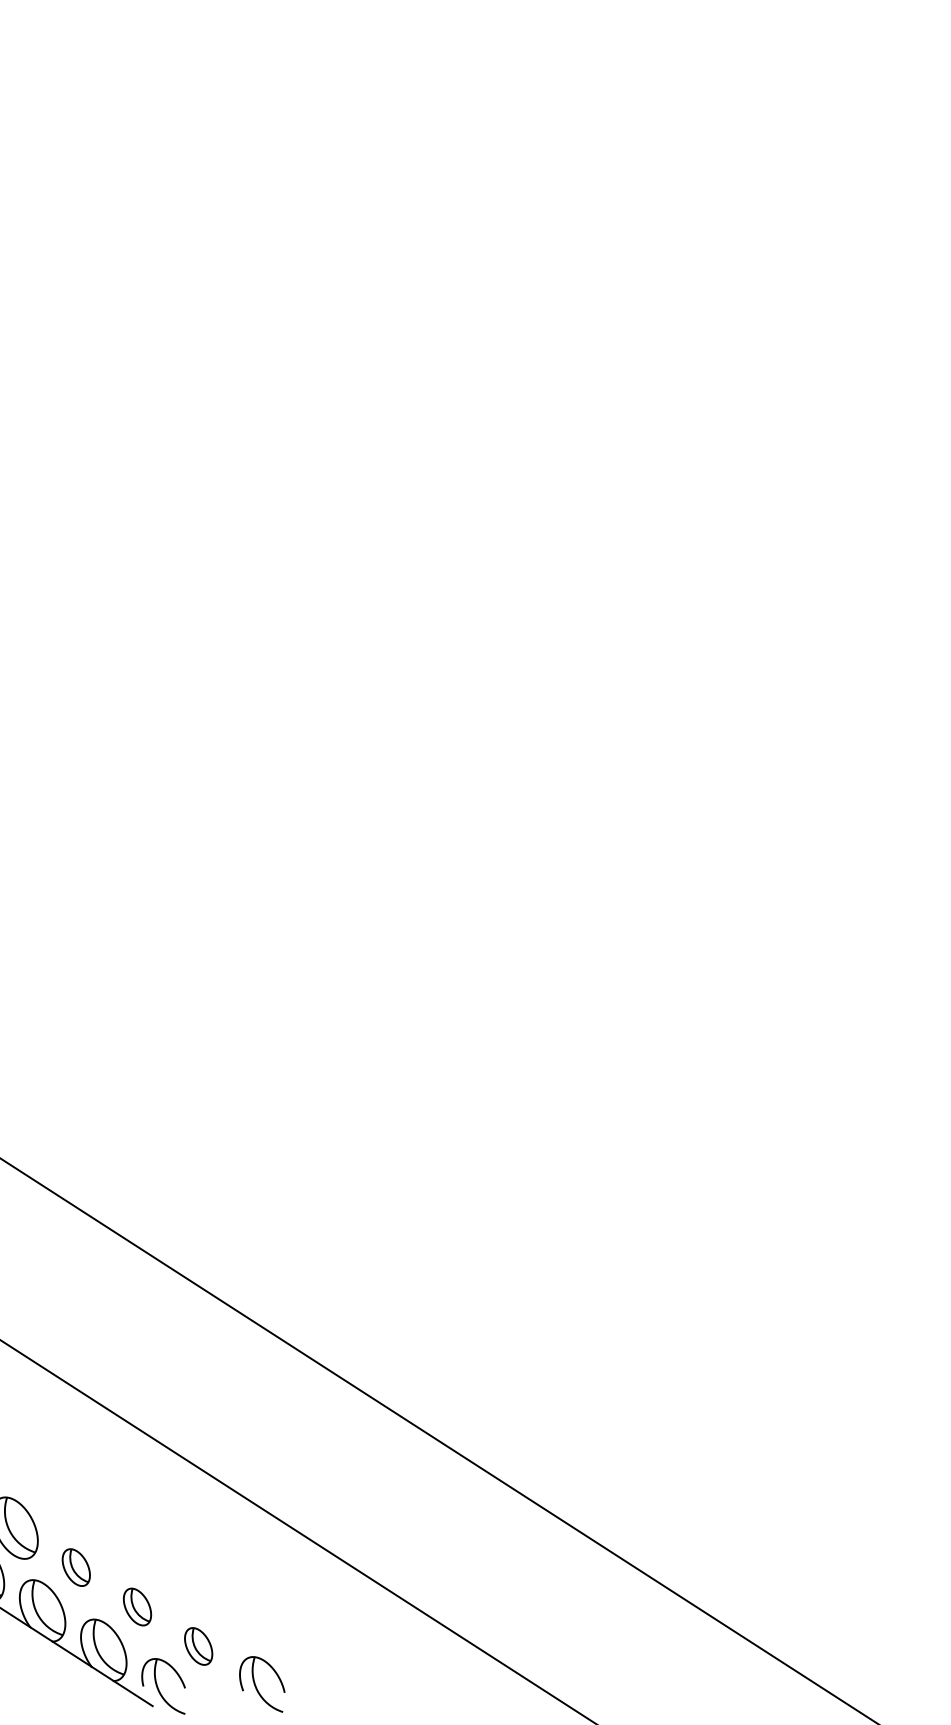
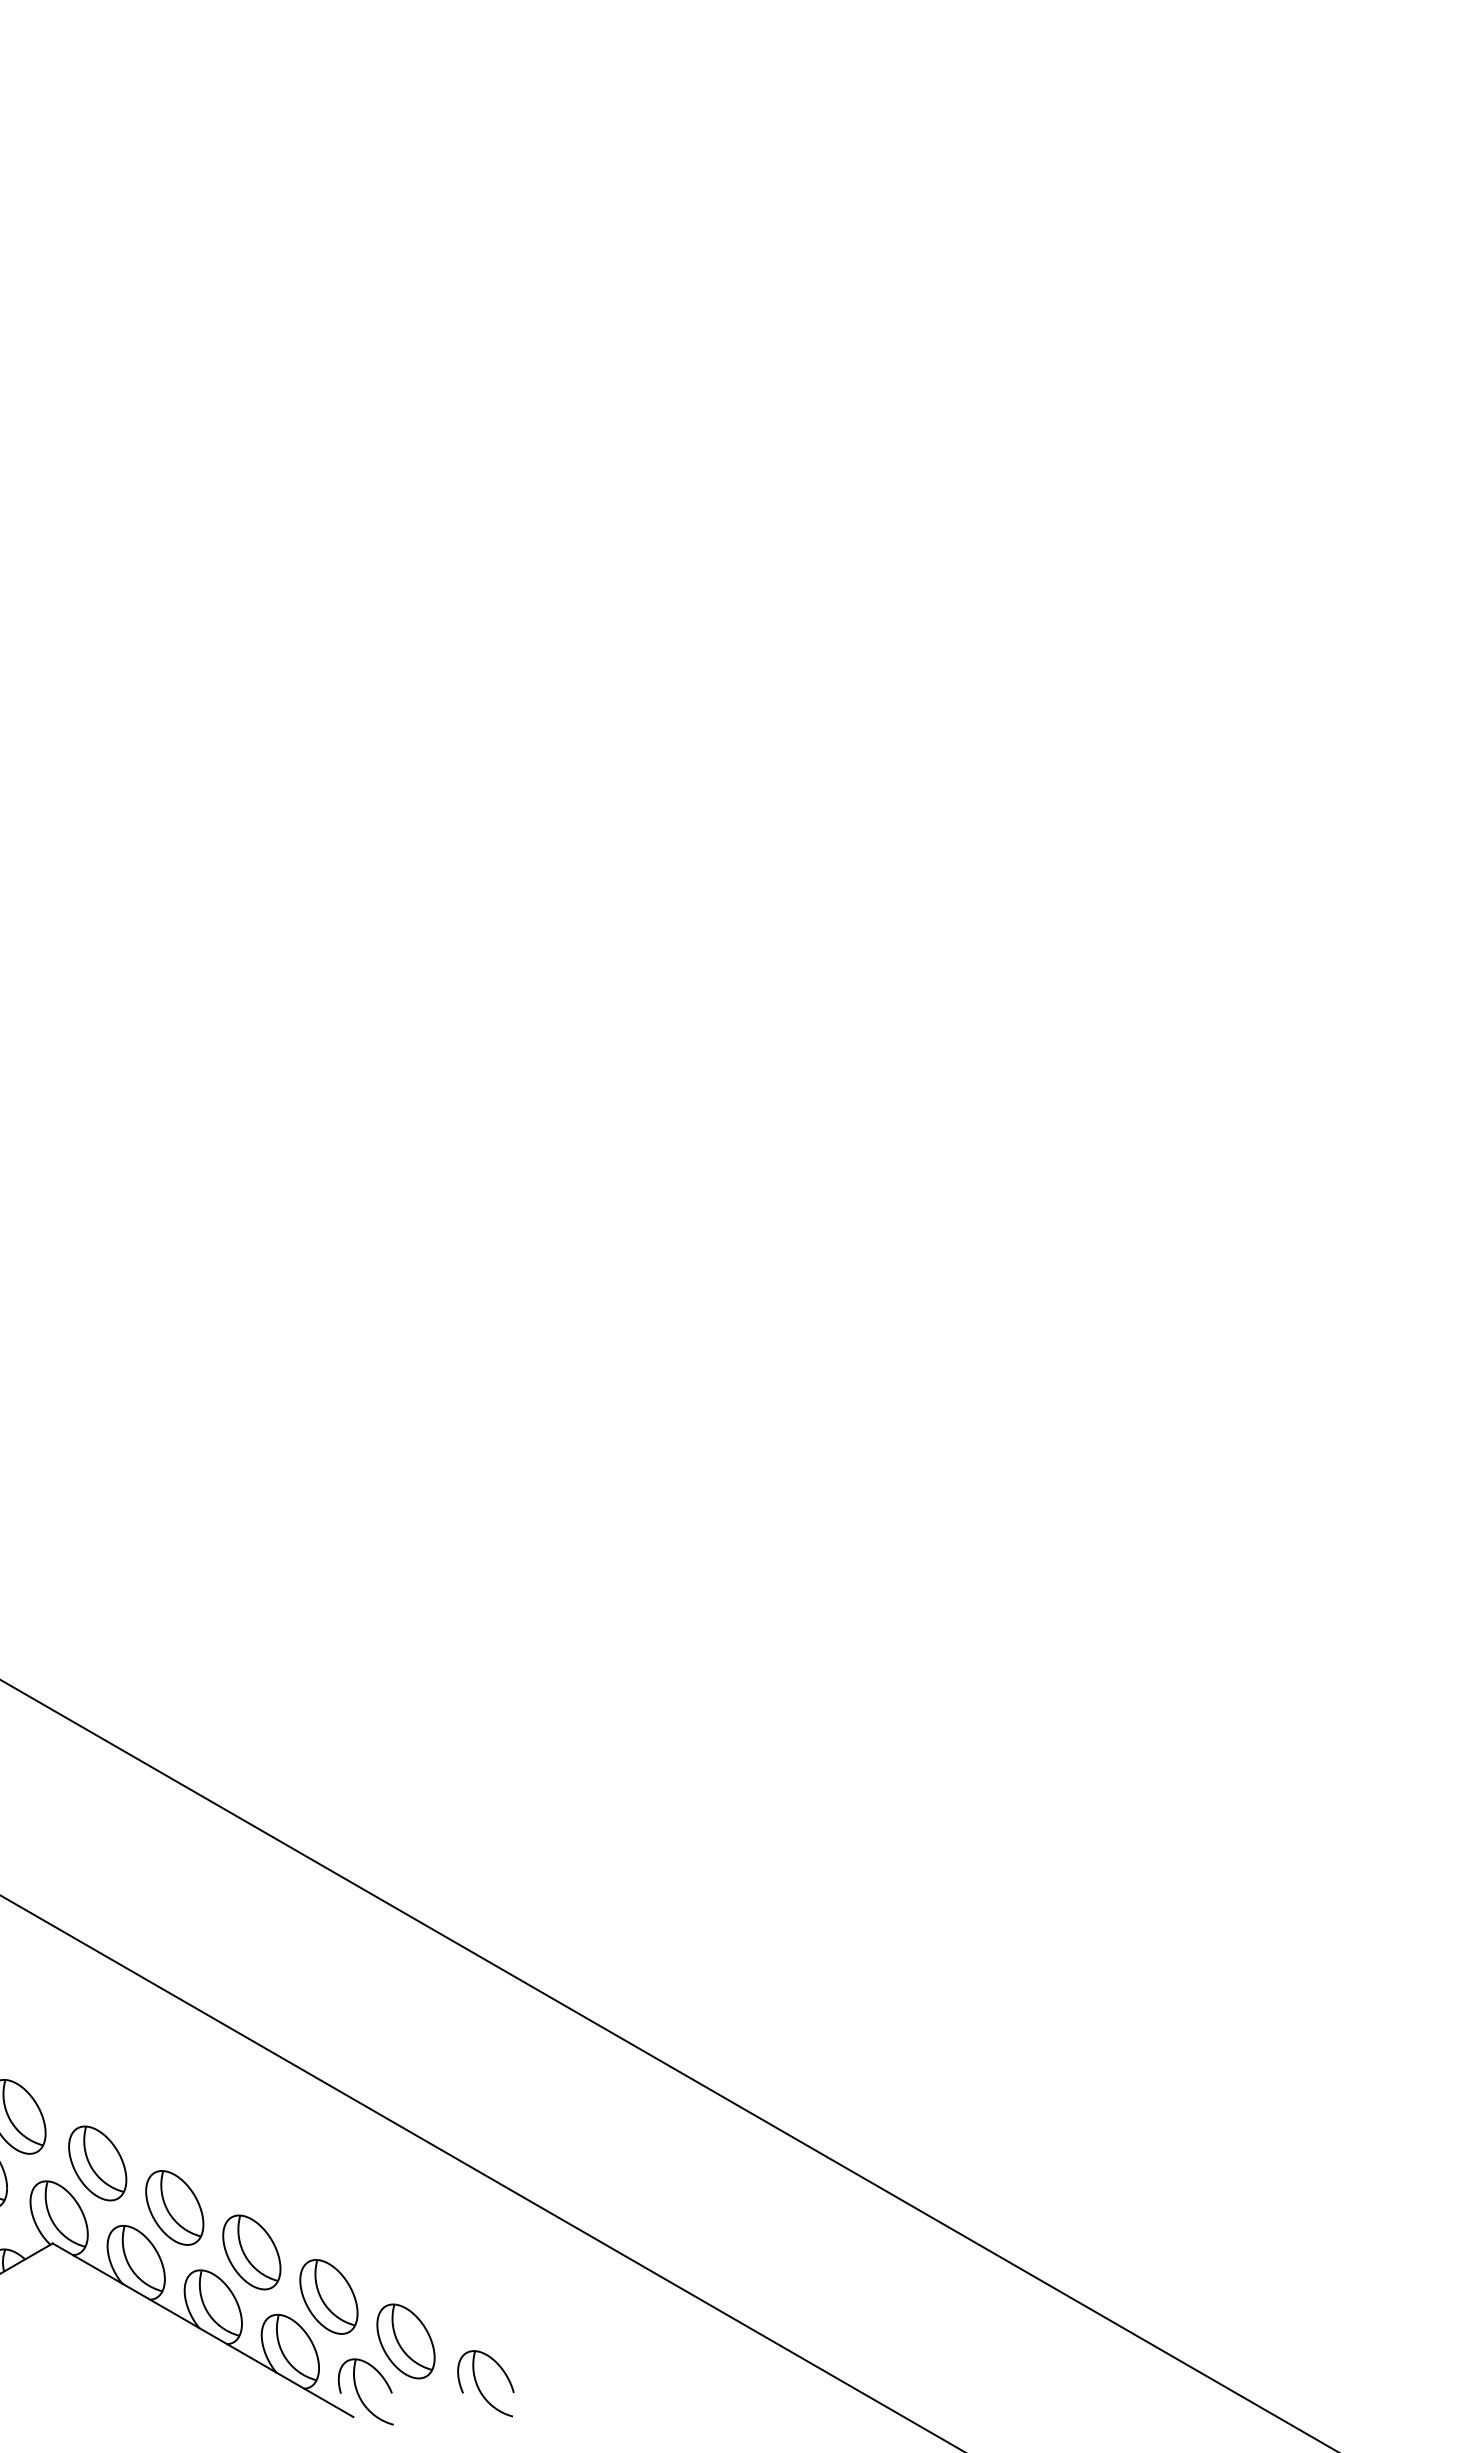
part: (75, 1567) -> (251, 2252), size x1.67
part: (137, 1606) -> (328, 2296), size x1.67
part: (198, 1646) -> (405, 2341), size x1.67

